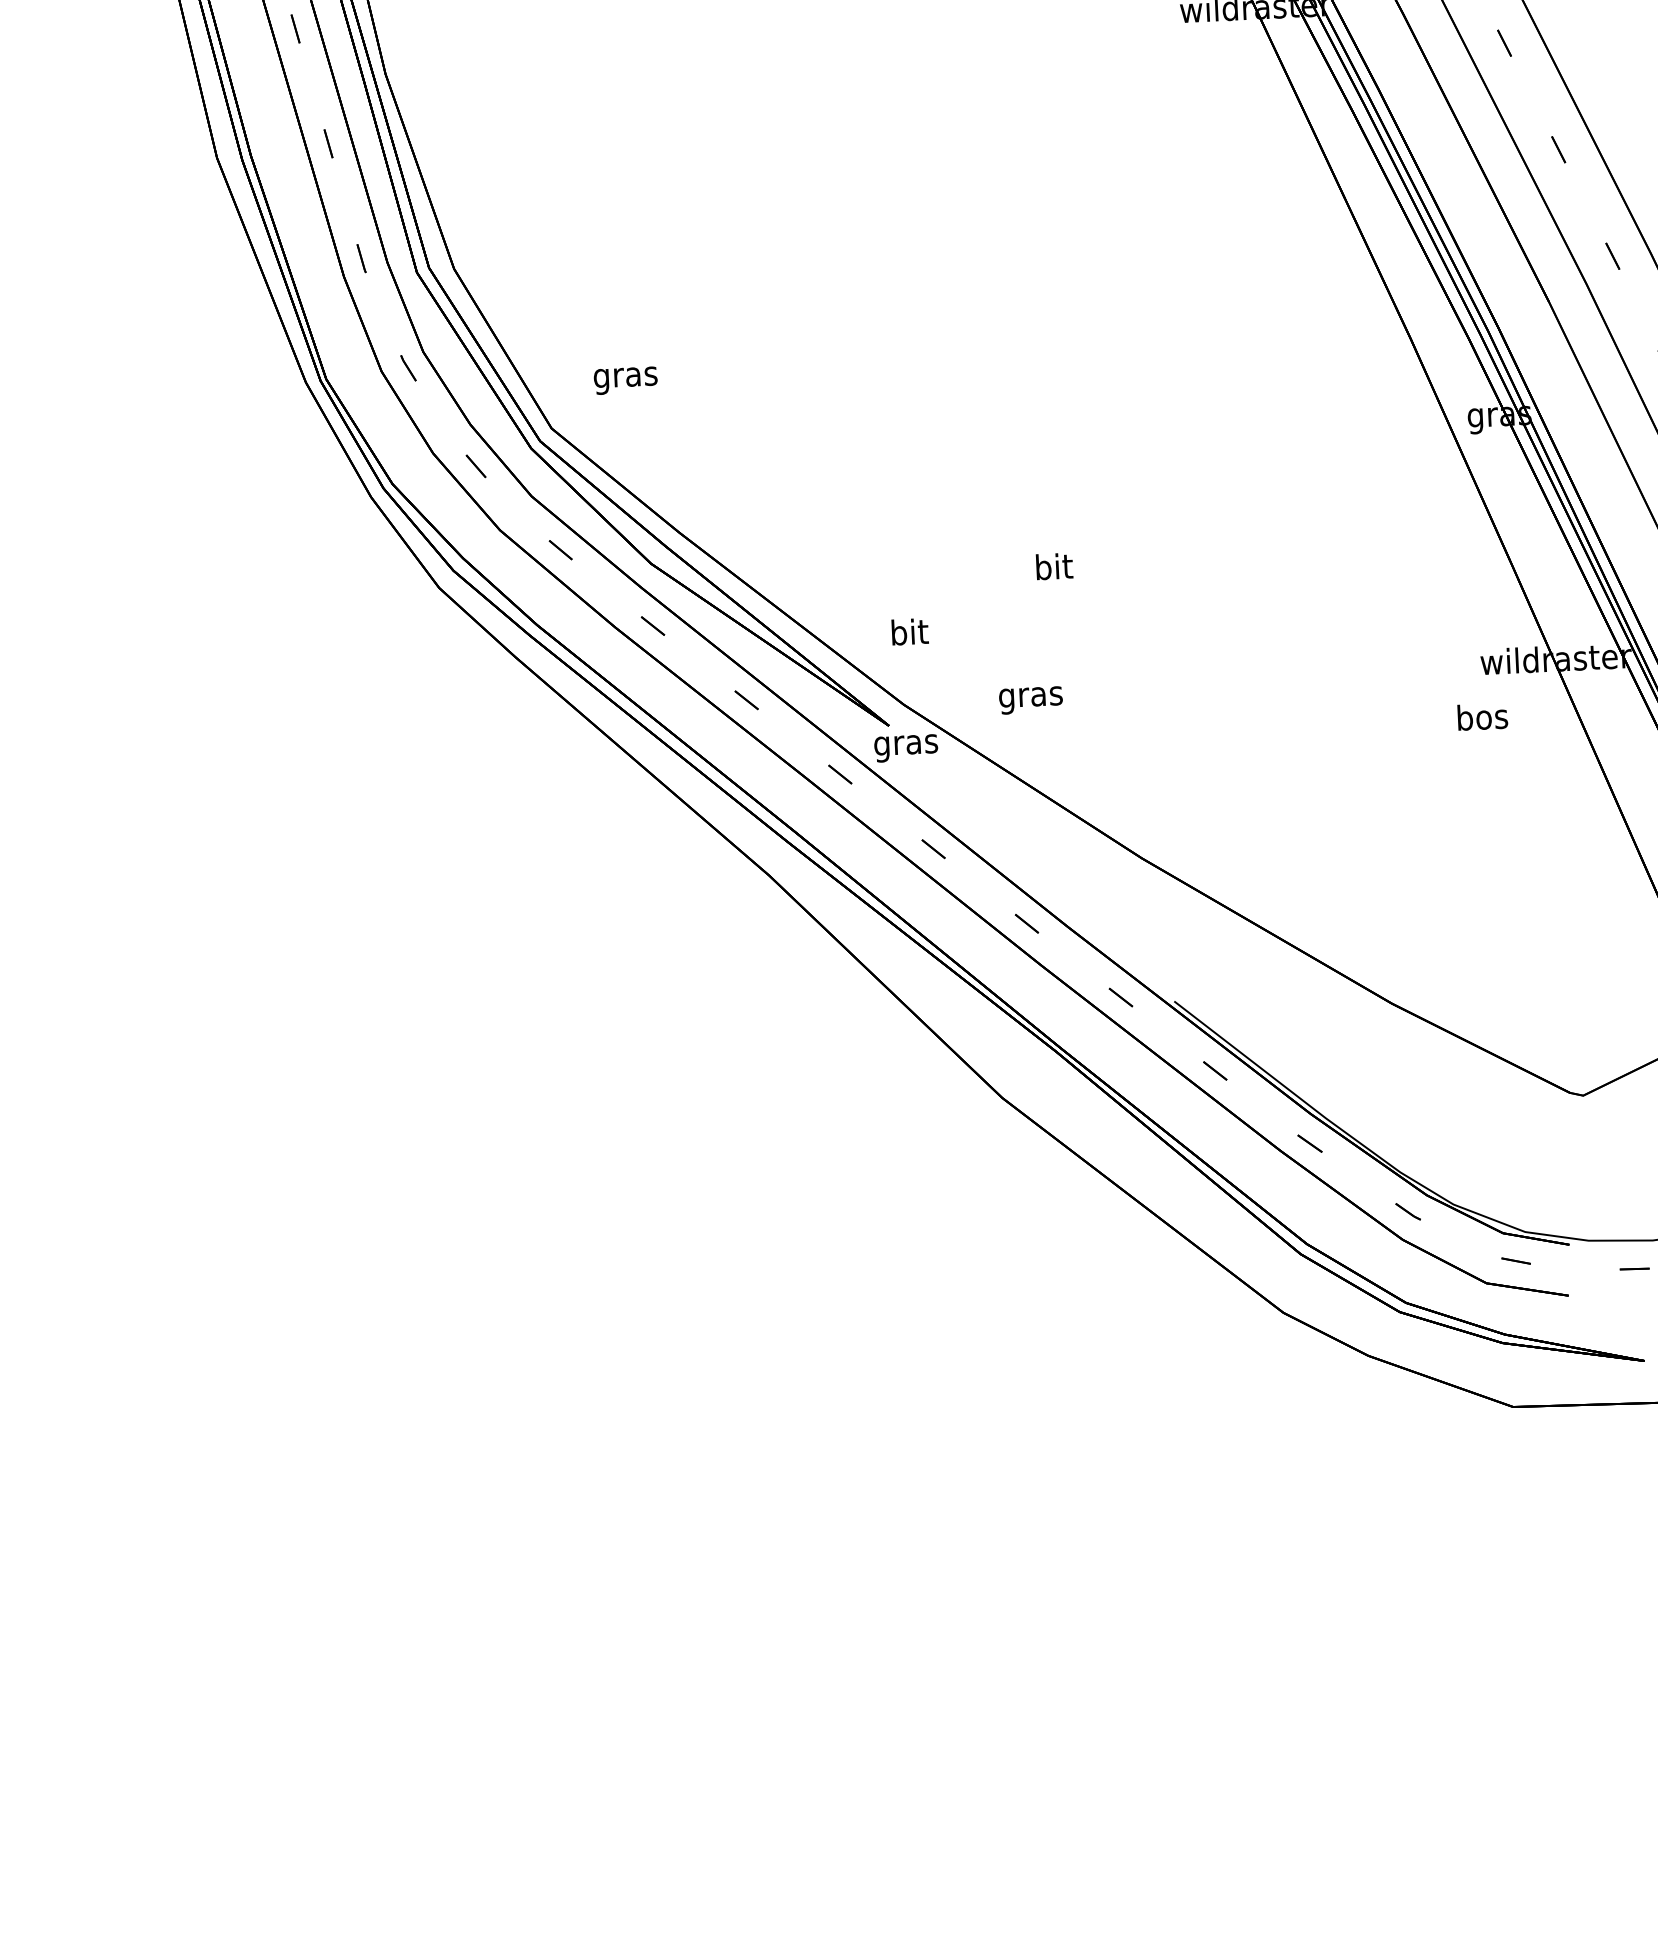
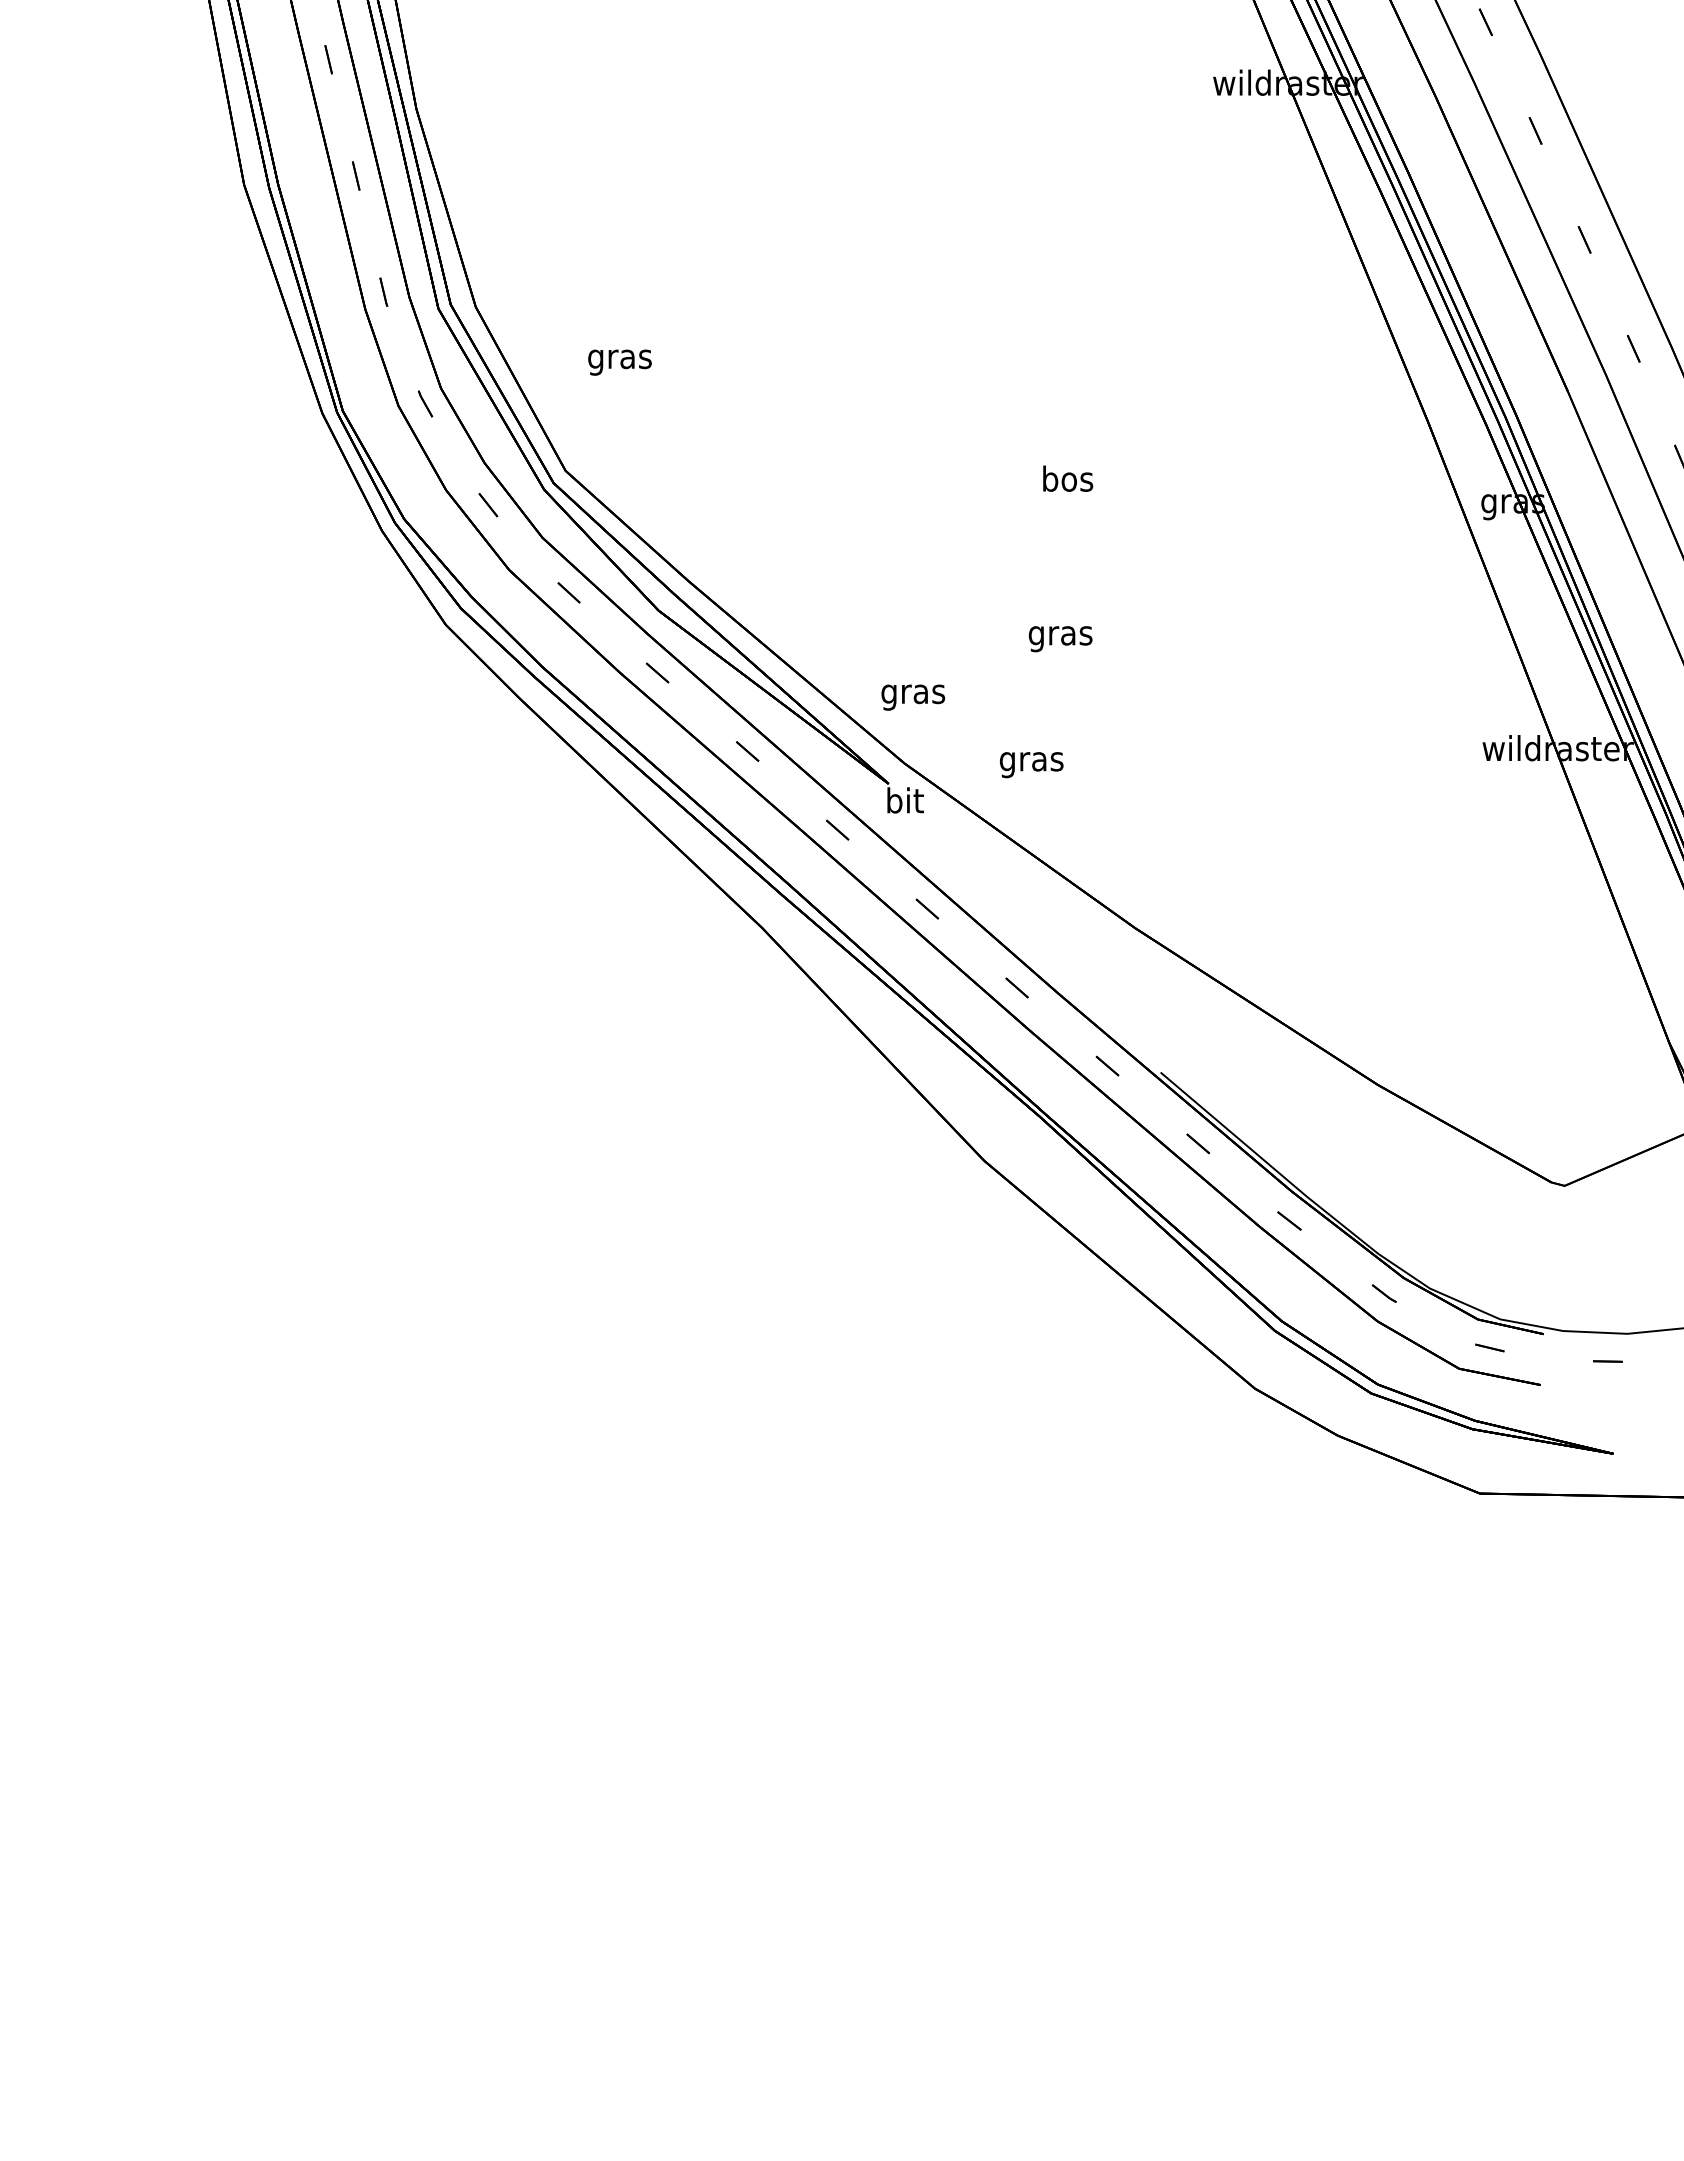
text: (625, 380) -> (619, 362), moved
text: (1053, 569) -> (1060, 635), bit -> gras
text: (909, 634) -> (913, 693), bit -> gras
text: (1483, 716) -> (1068, 478), moved
text: (905, 744) -> (904, 803), gras -> bit

